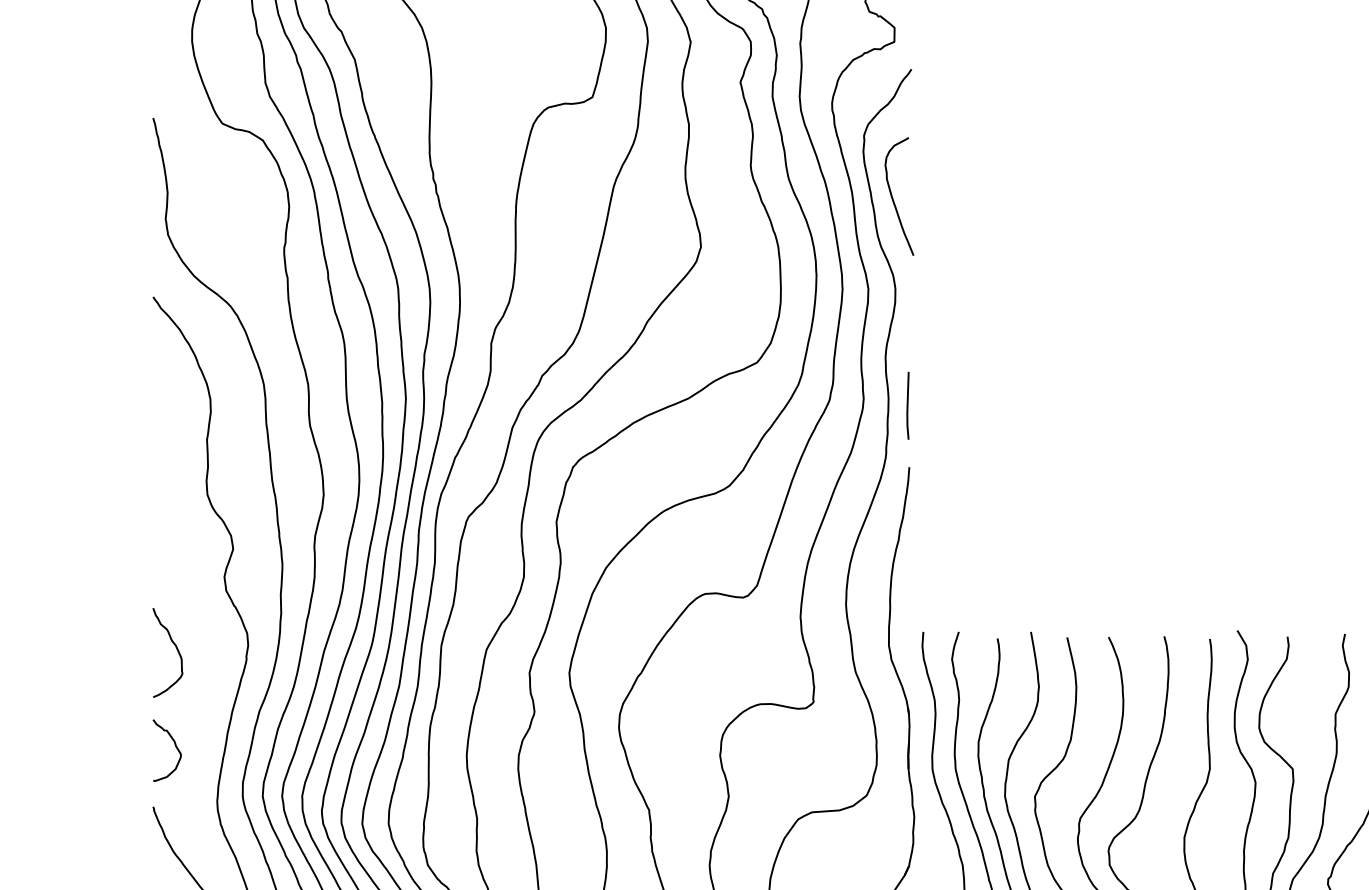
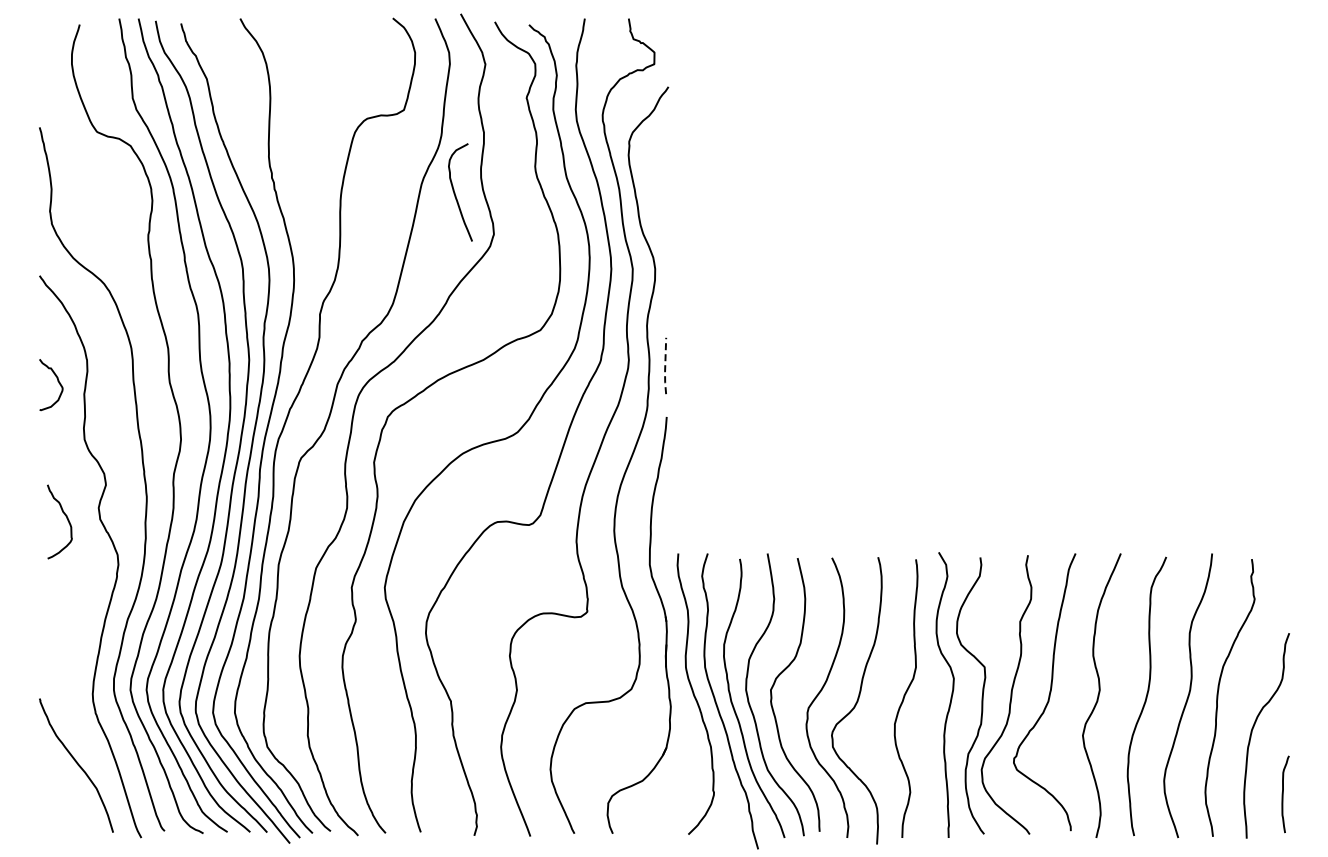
curve: (893, 196) -> (455, 192), moved
line: (907, 407) -> (665, 367), solid -> dashed
curve: (175, 648) -> (66, 518), moved
curve: (174, 746) -> (57, 381), moved

